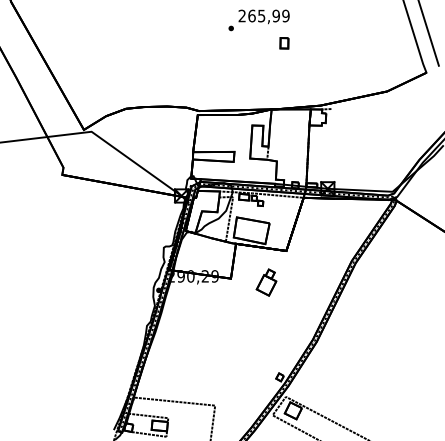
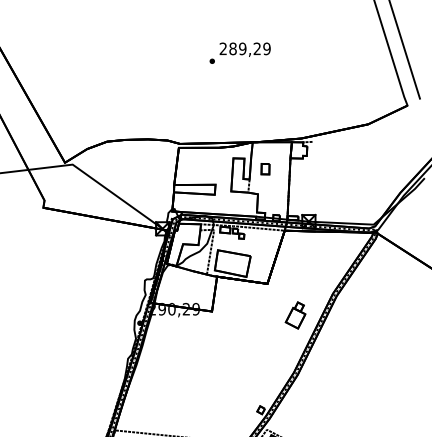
text: (263, 15) -> (244, 48), 265,99 -> 289,29
part: (284, 43) -> (265, 169), moved
part: (266, 282) -> (295, 315), moved

